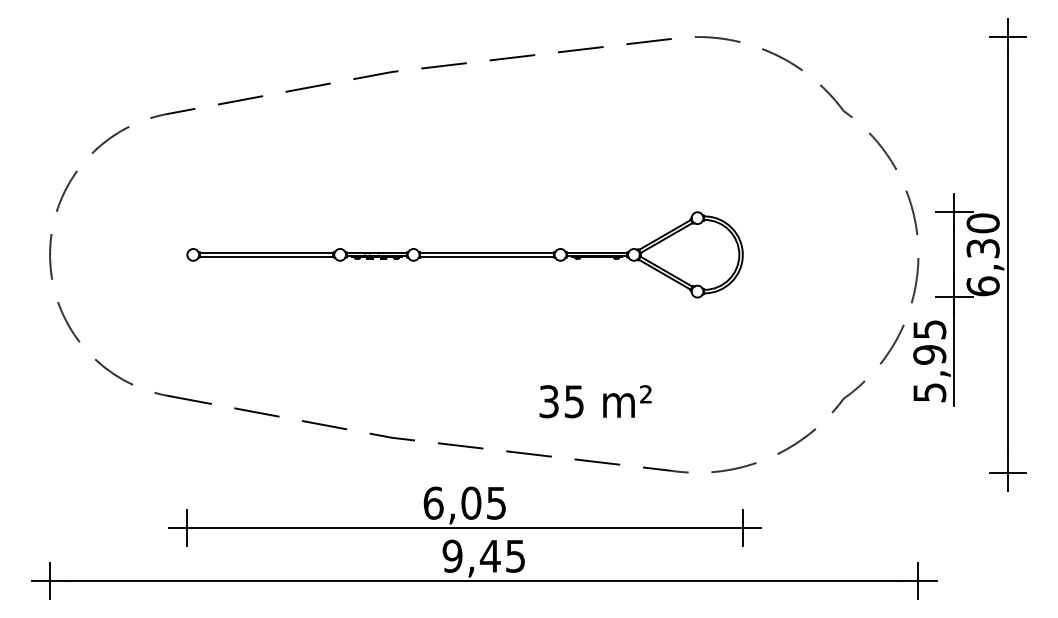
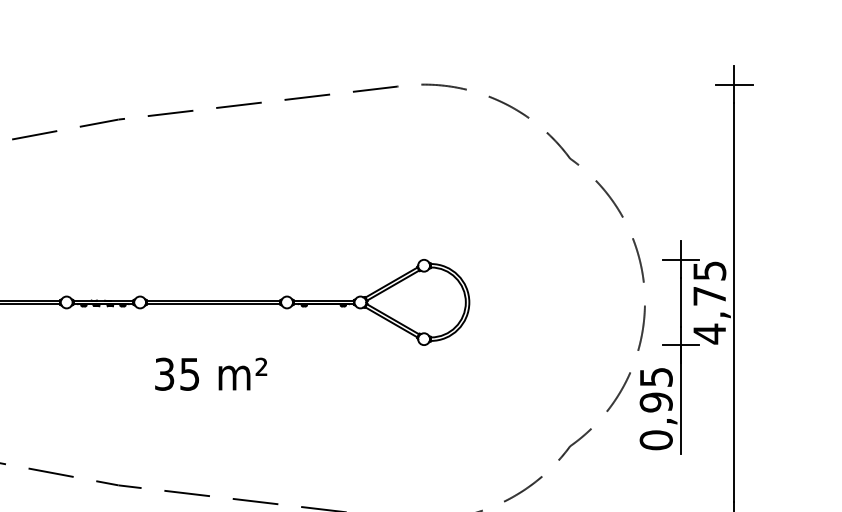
text: (982, 254) -> (709, 302), 6,30 -> 4,75
text: (929, 392) -> (656, 440), 5,95 -> 0,95
text: (595, 401) -> (211, 374), moved

